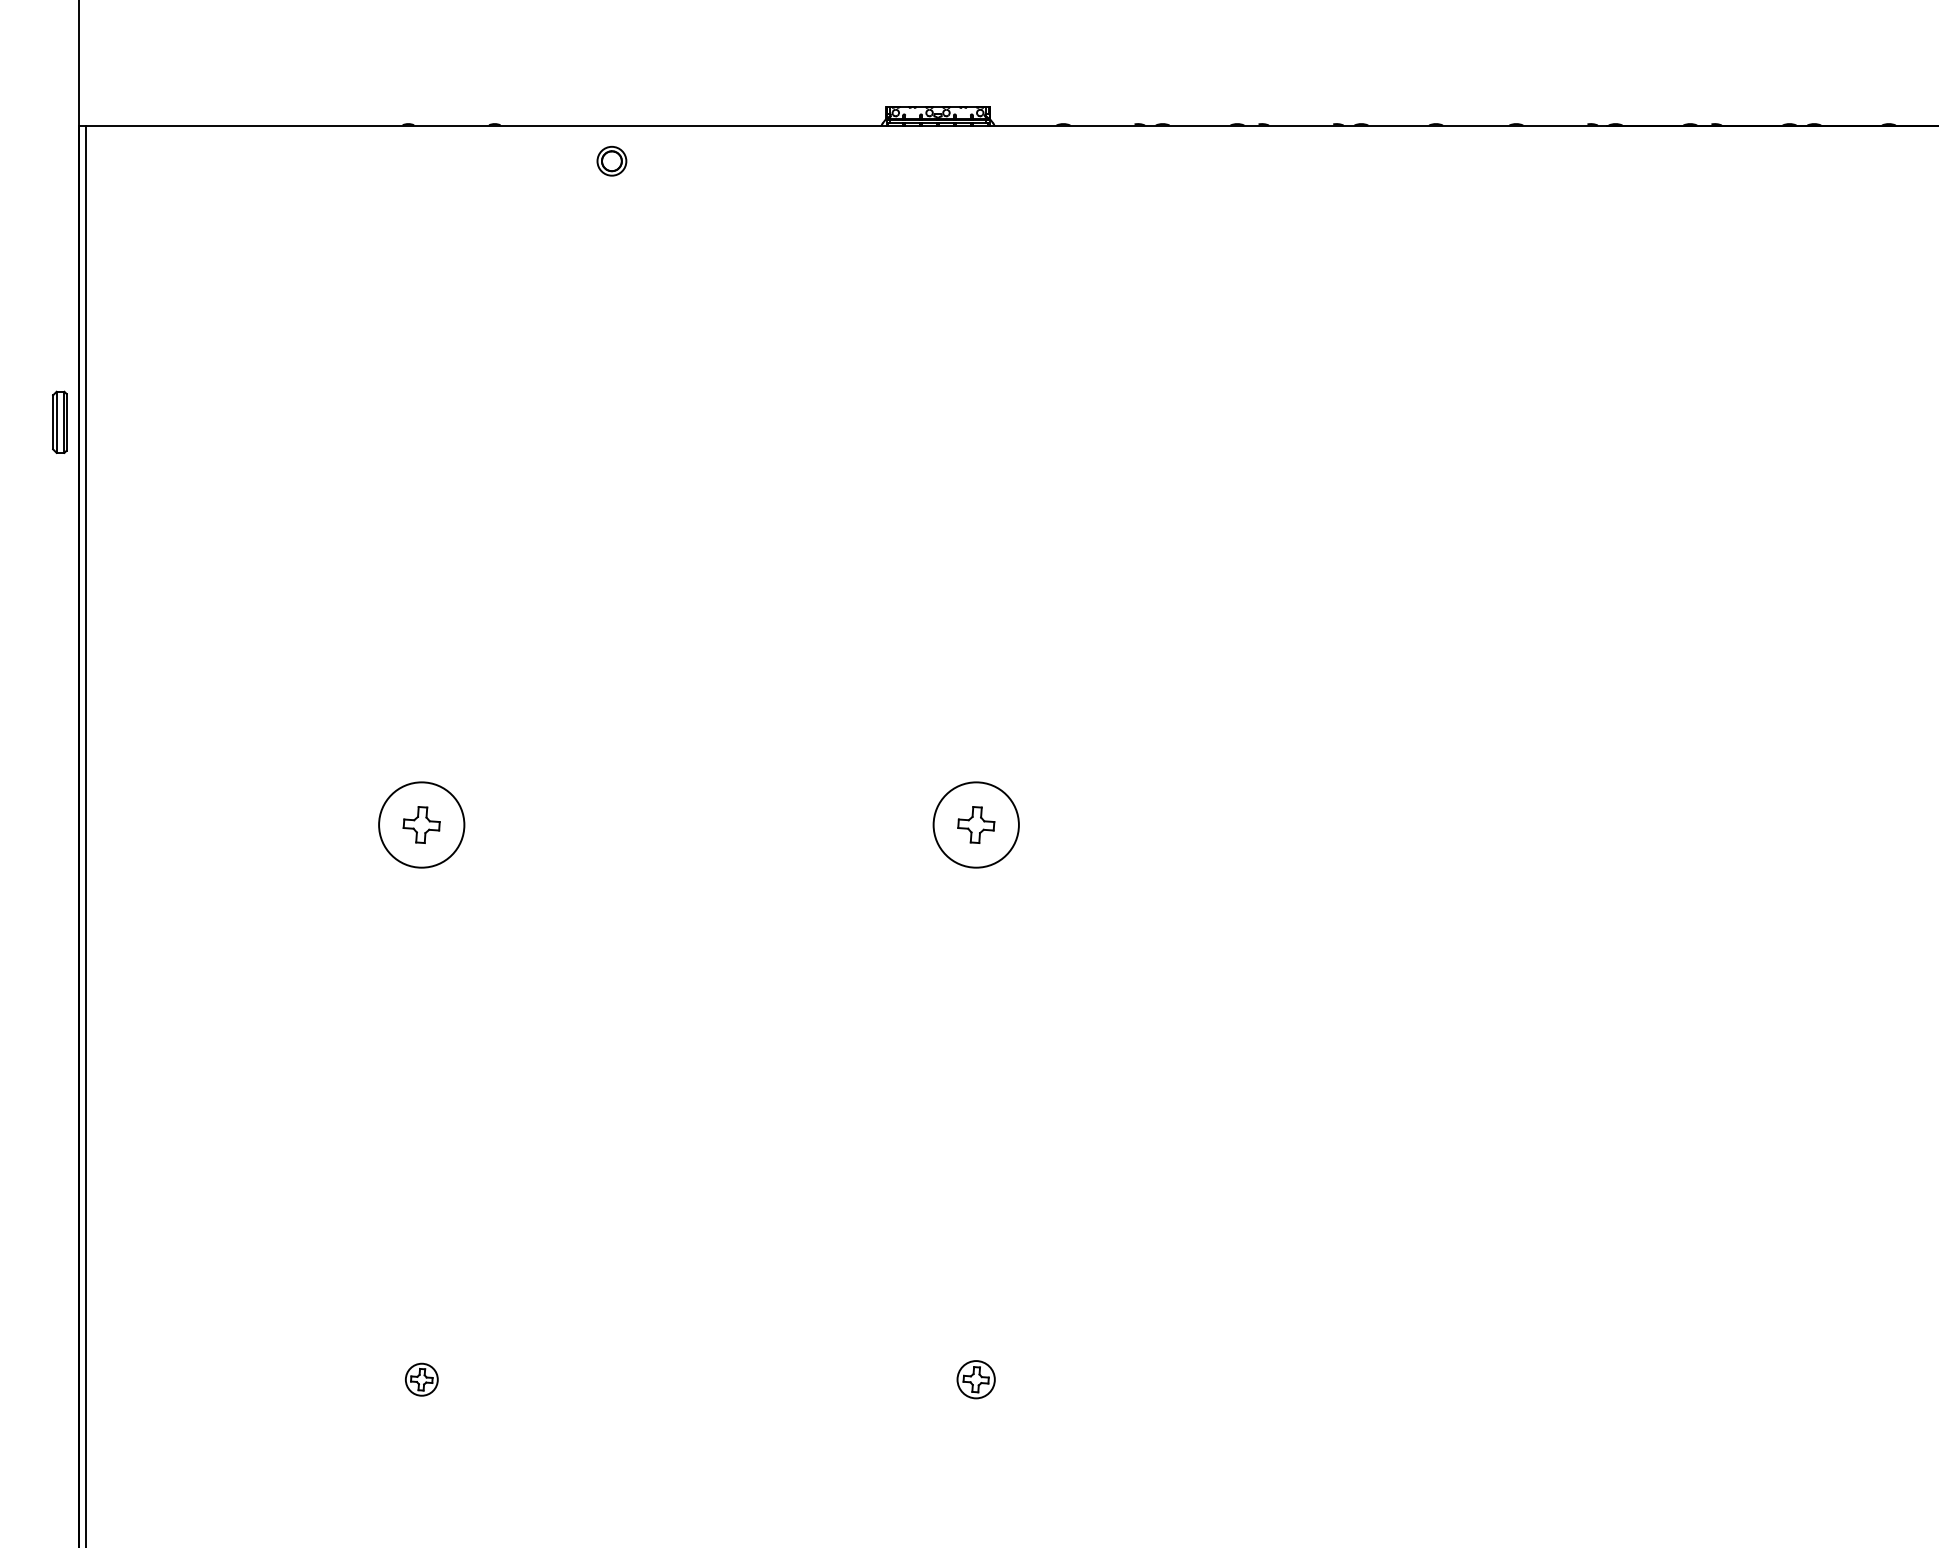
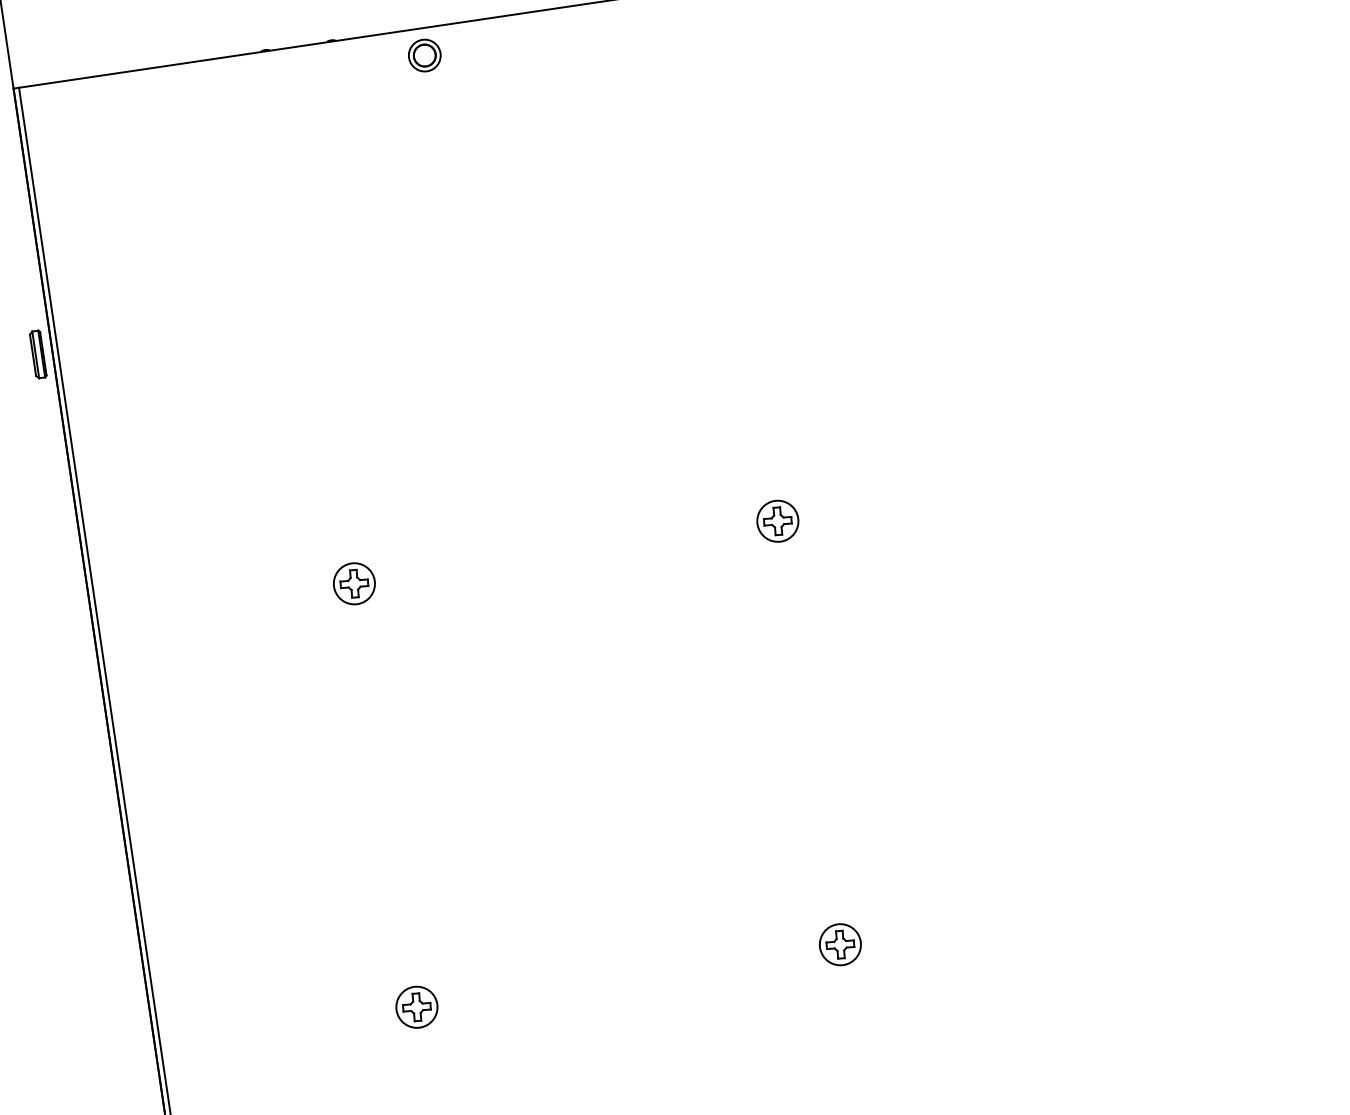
part: (611, 160) -> (424, 54), size x1.43
part: (59, 421) -> (37, 353), moved
circle: (421, 824) -> (354, 583), size x0.62
circle: (975, 824) -> (777, 520), size x0.62
part: (421, 1379) -> (416, 1007), size x1.67
part: (975, 1379) -> (839, 944), size x1.43

